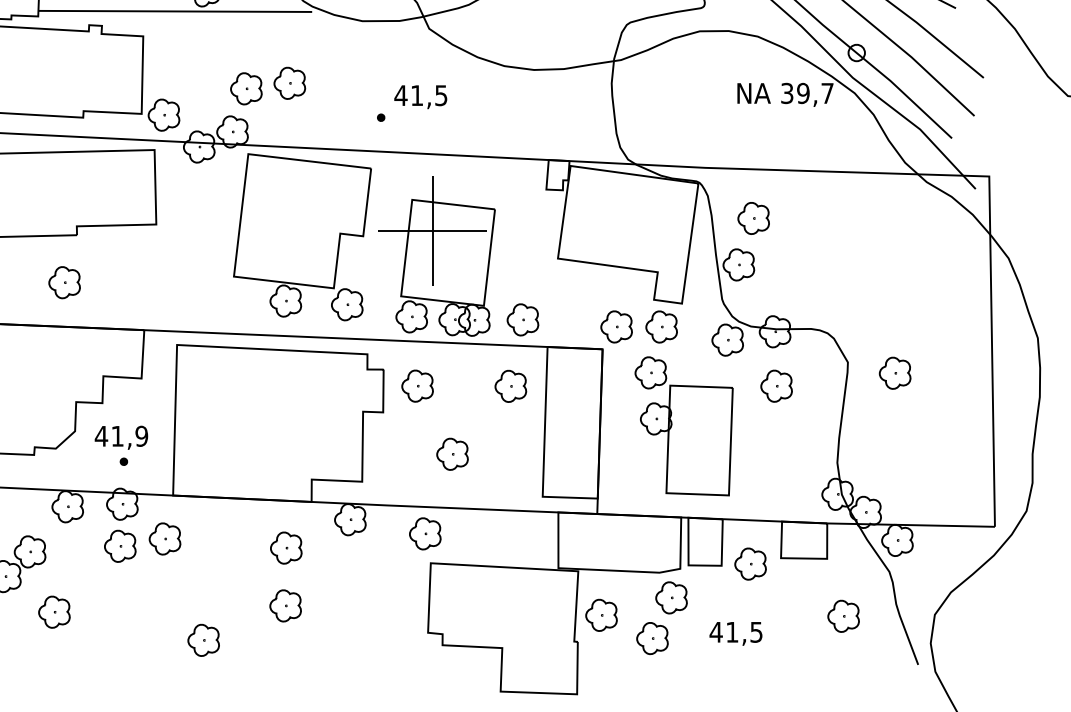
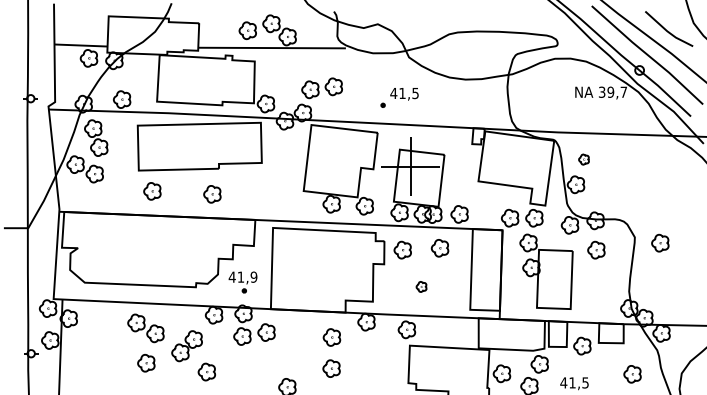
part: (752, 218) -> (583, 159), size x0.6
part: (509, 386) -> (439, 248), moved
part: (452, 453) -> (421, 286), size x0.6

